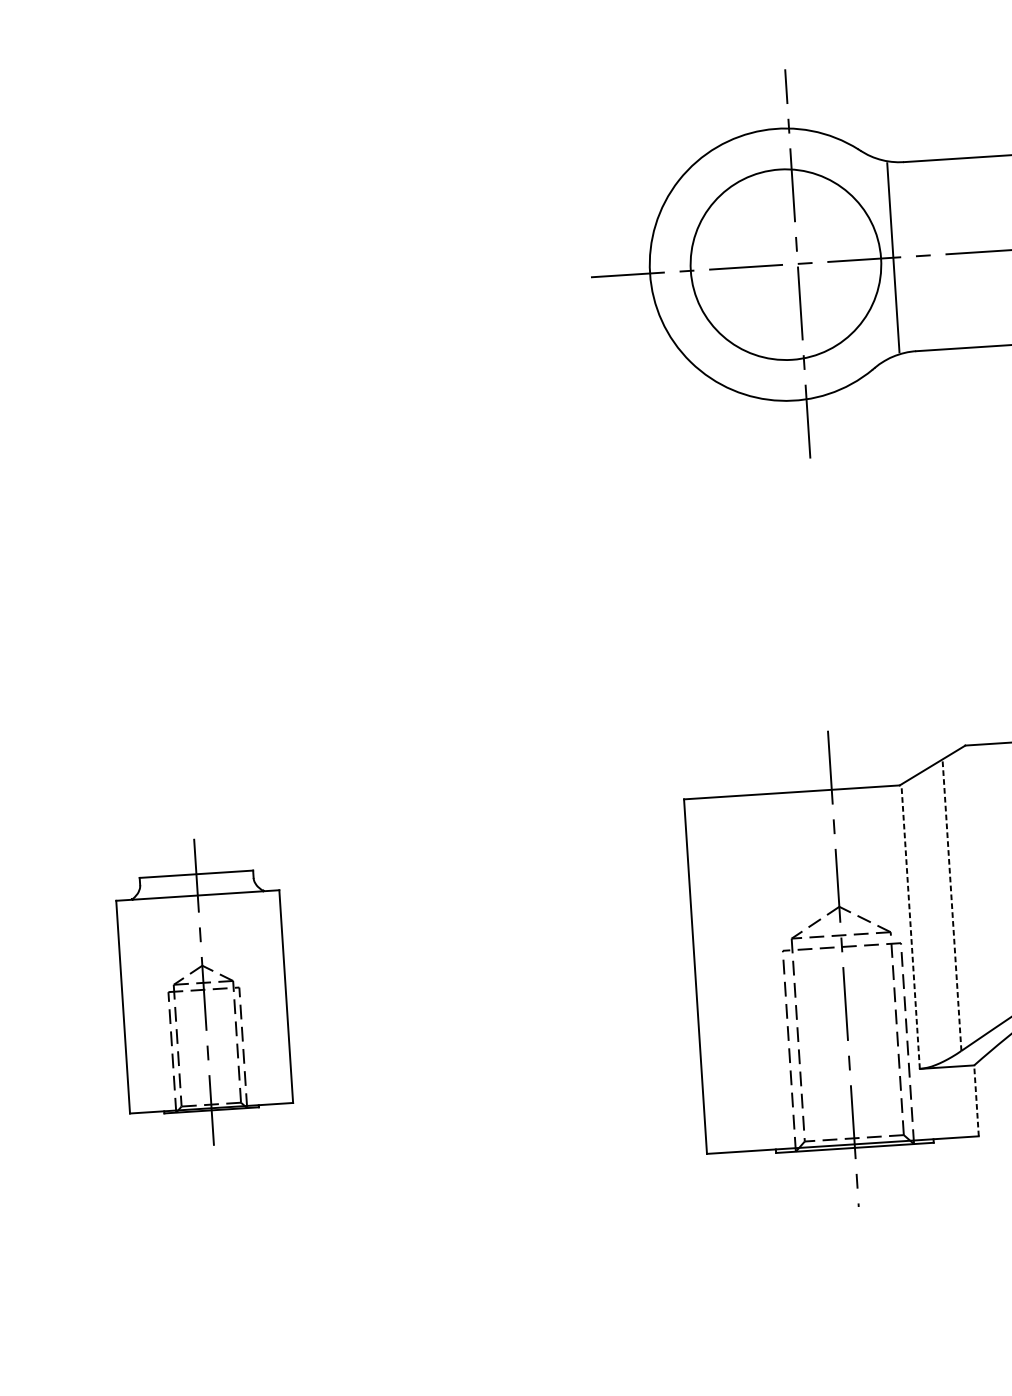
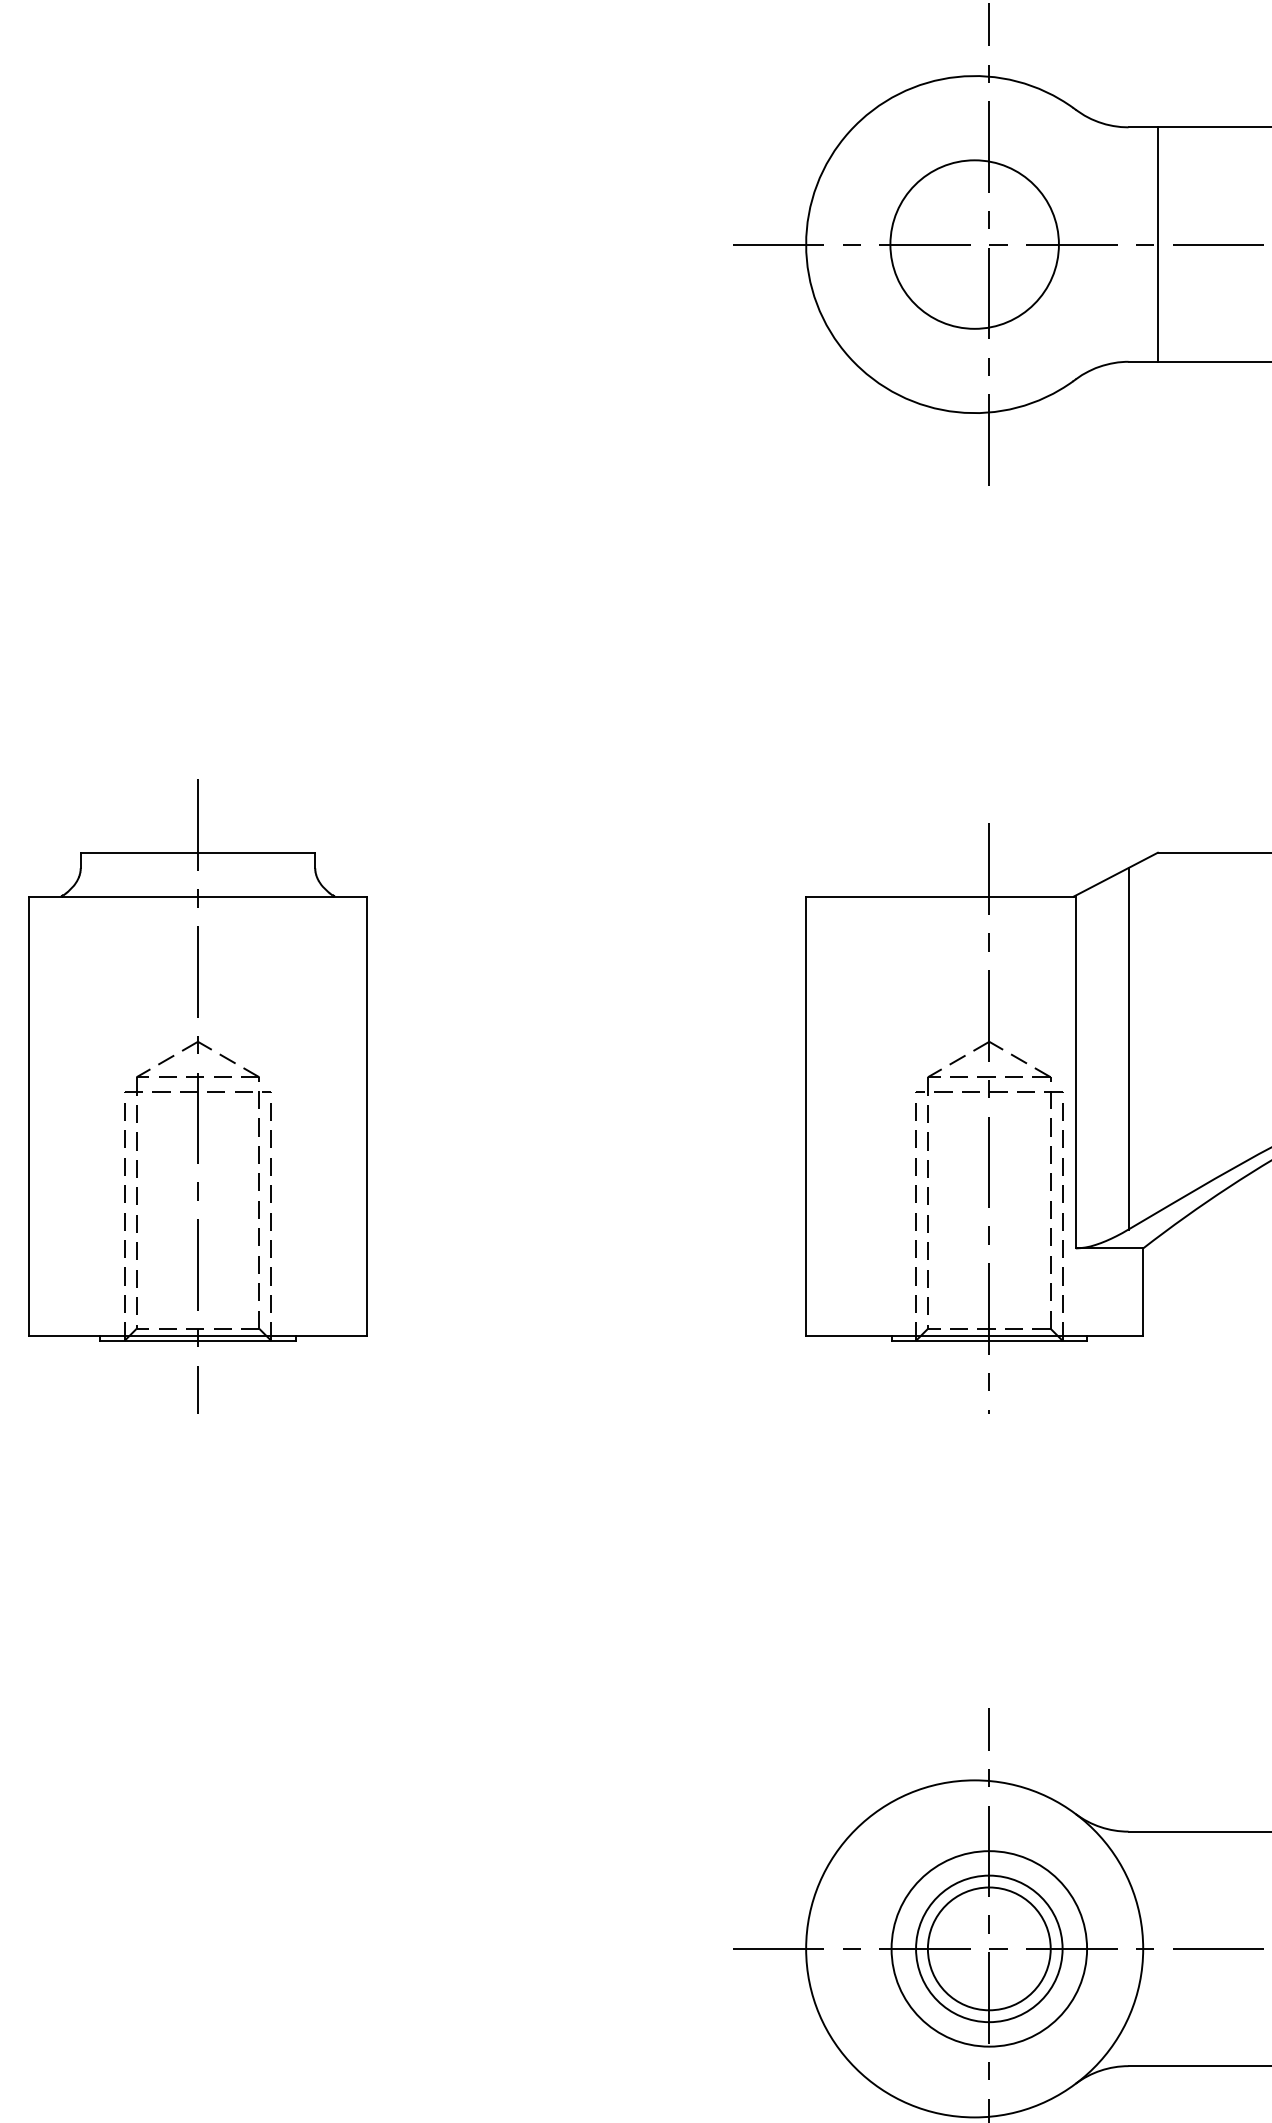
line: (893, 257) -> (1157, 244), moved
circle: (785, 264) -> (974, 244), size x0.71
line: (951, 904) -> (1128, 1048), dashed -> solid
line: (910, 926) -> (1075, 1071), dashed -> solid
part: (203, 992) -> (197, 1096), size x1.67
line: (976, 1100) -> (1143, 1292), dashed -> solid

